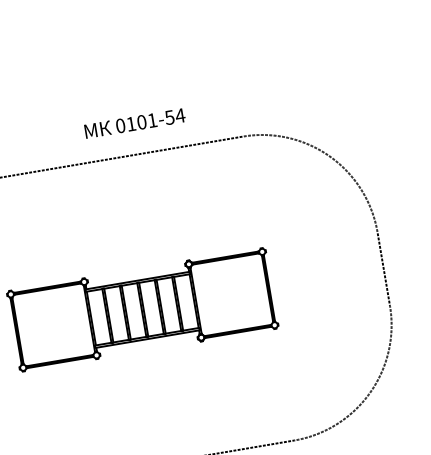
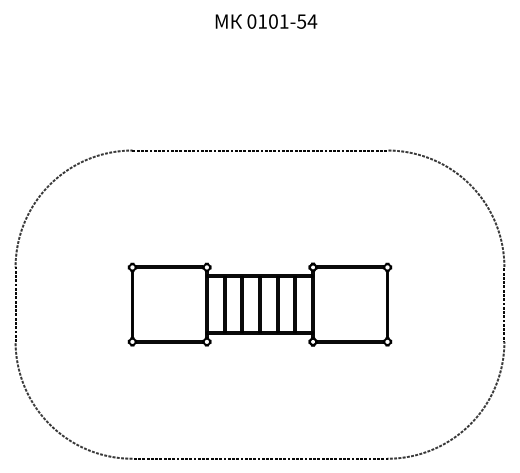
text: (135, 123) -> (266, 21), moved

